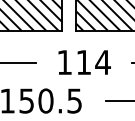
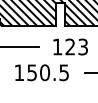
text: (93, 61) -> (76, 46), 114 -> 123

